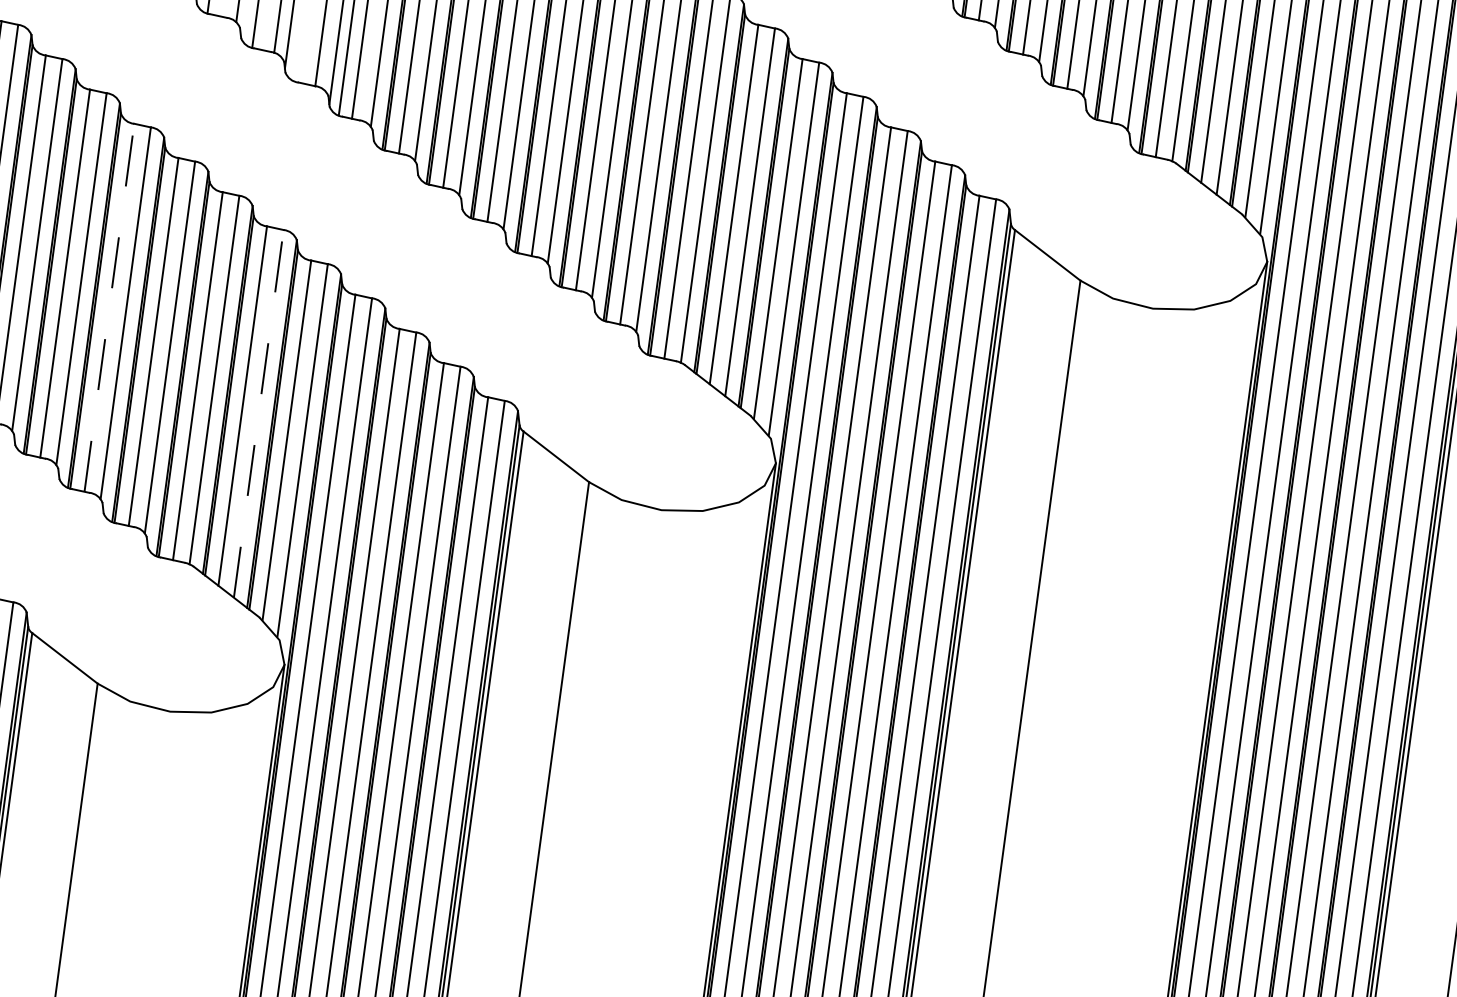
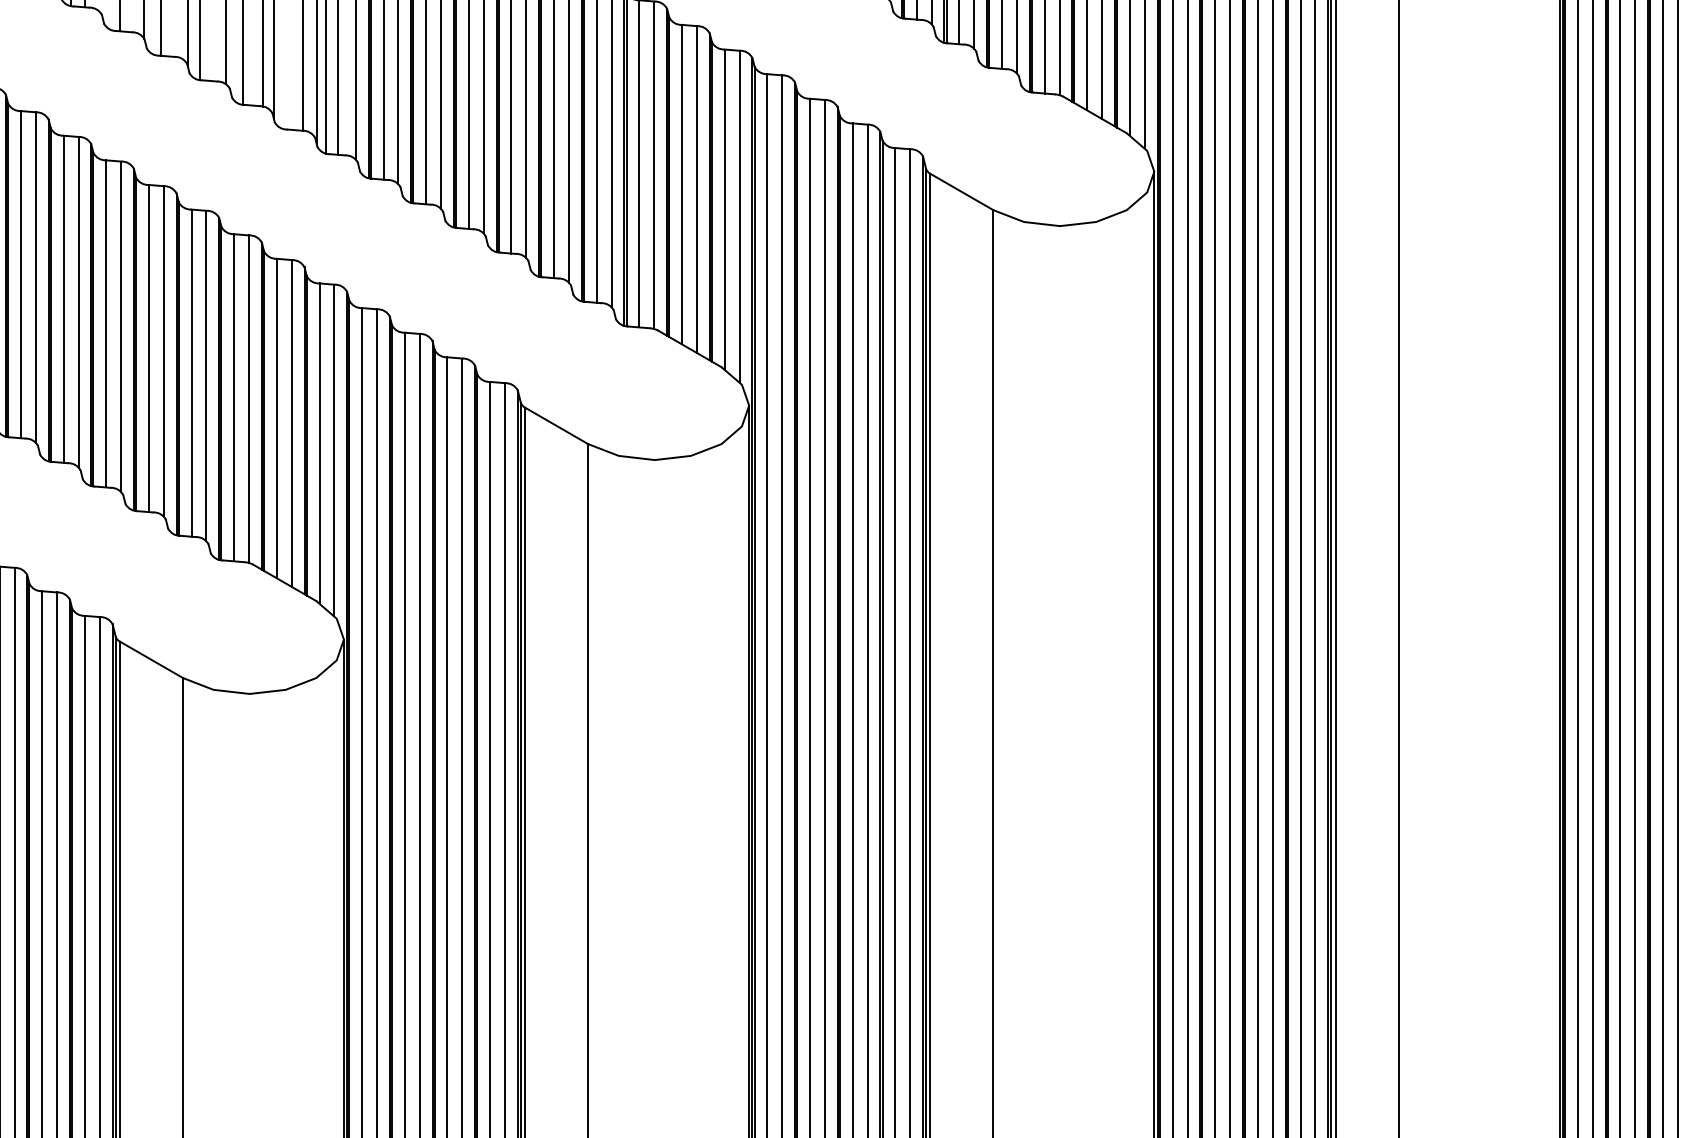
line: (108, 307) -> (148, 348), dashed -> solid
line: (258, 412) -> (291, 422), dashed -> solid

